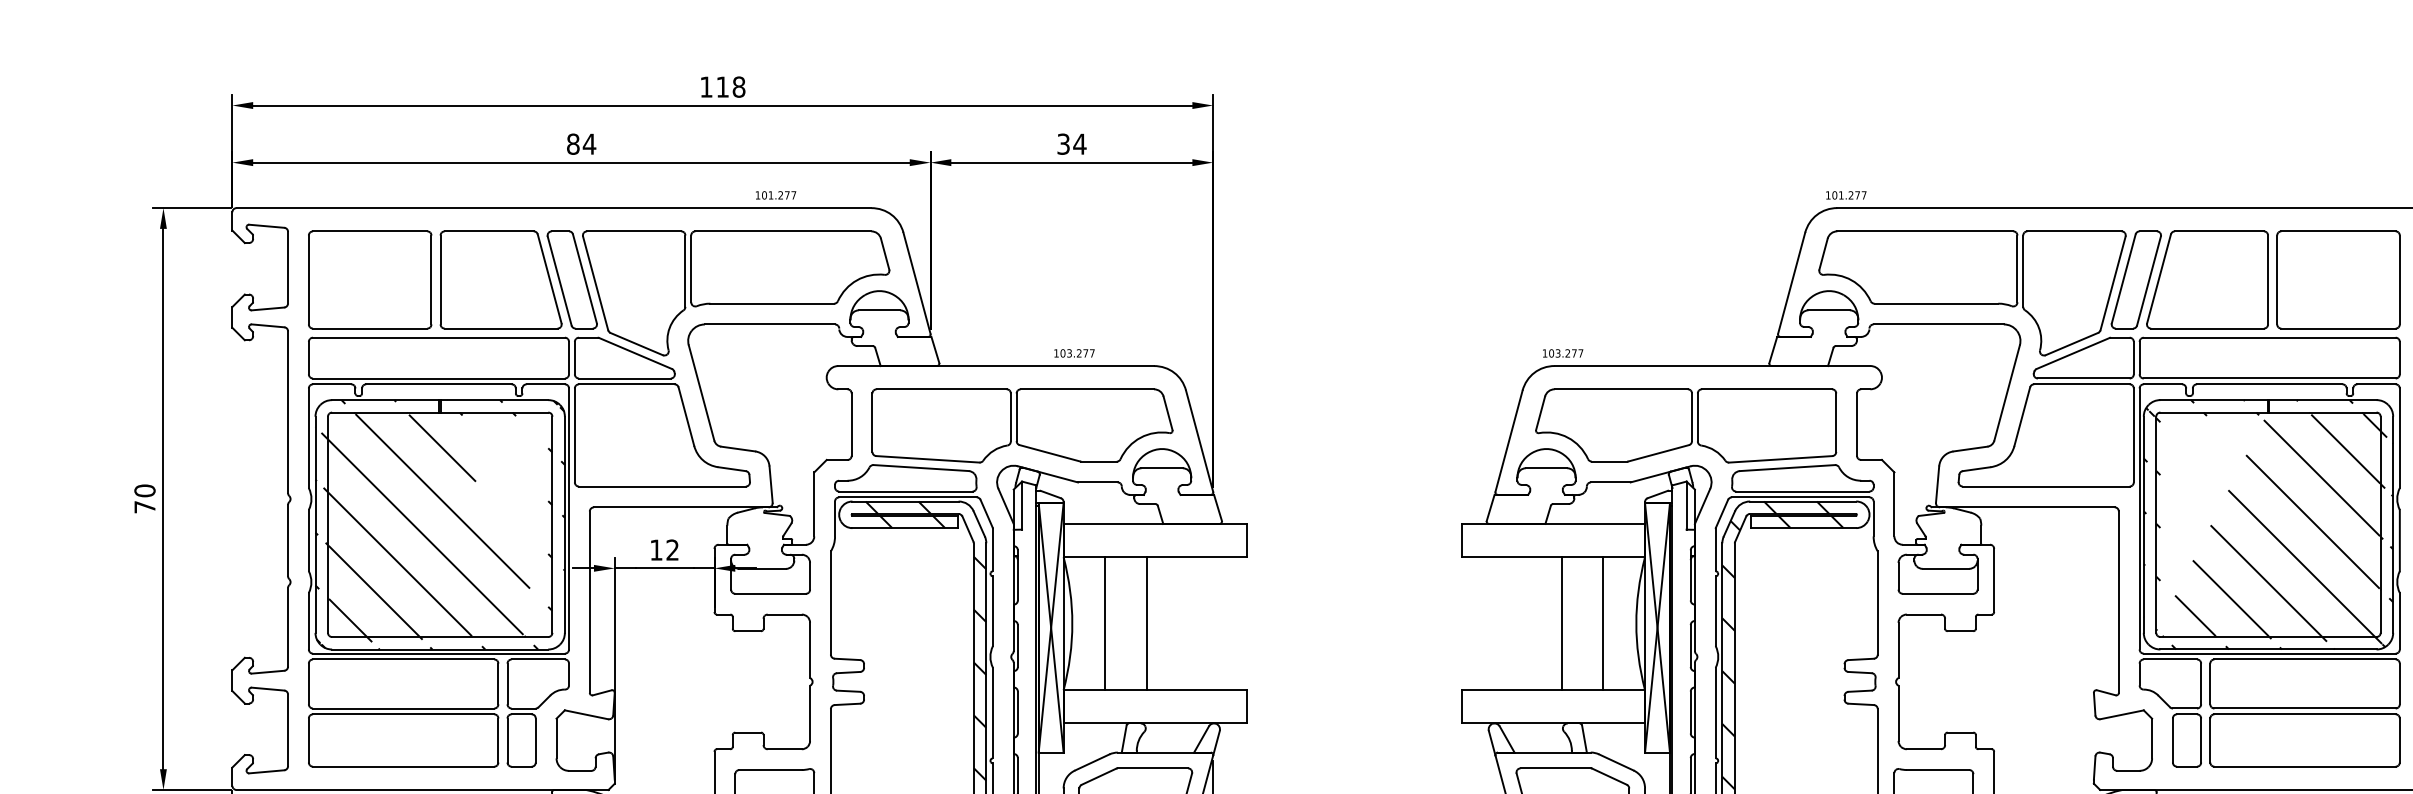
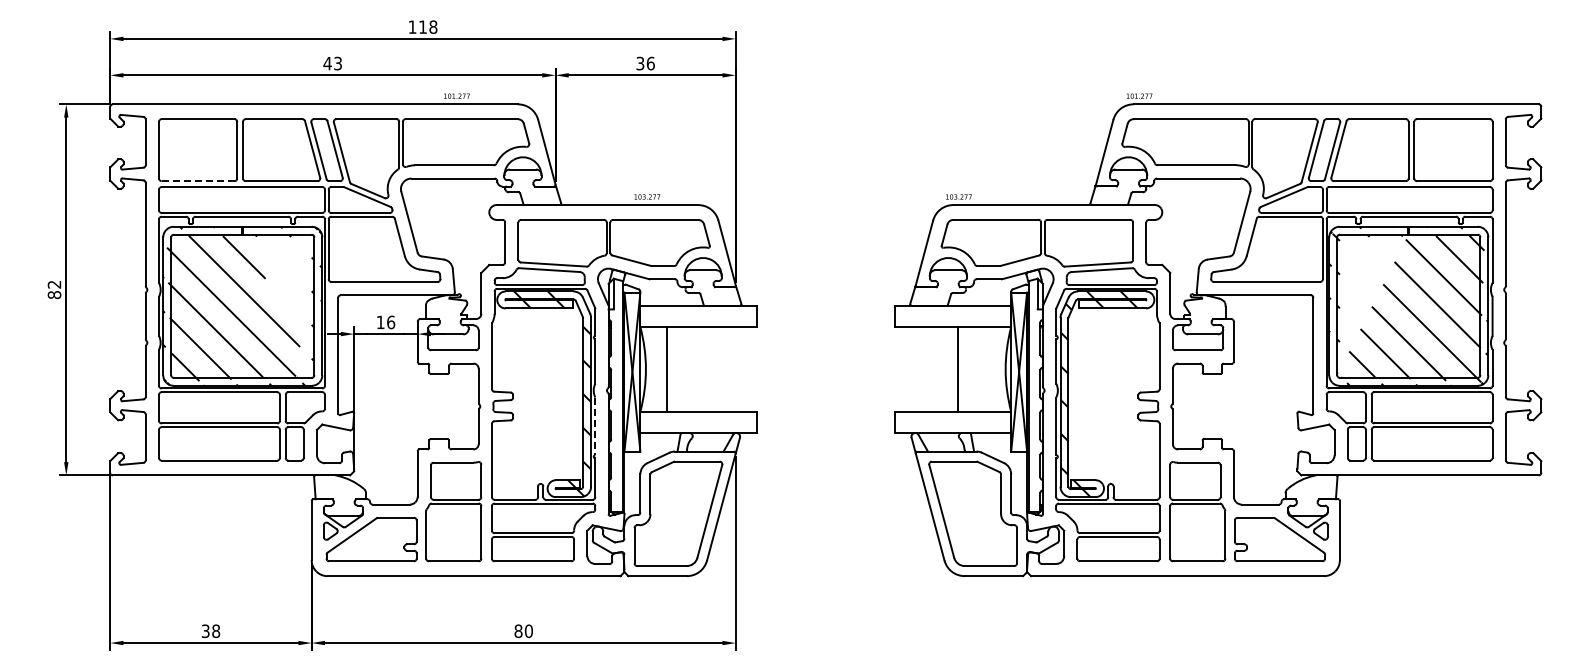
text: (580, 144) -> (332, 63), 84 -> 43
text: (1079, 144) -> (650, 63), 34 -> 36
line: (370, 329) -> (198, 181), solid -> dashed
text: (144, 498) -> (54, 289), 70 -> 82
text: (673, 550) -> (391, 322), 12 -> 16
line: (1146, 622) -> (693, 368), removed
line: (1603, 622) -> (984, 368), removed
line: (993, 713) -> (595, 426), solid -> dashed

